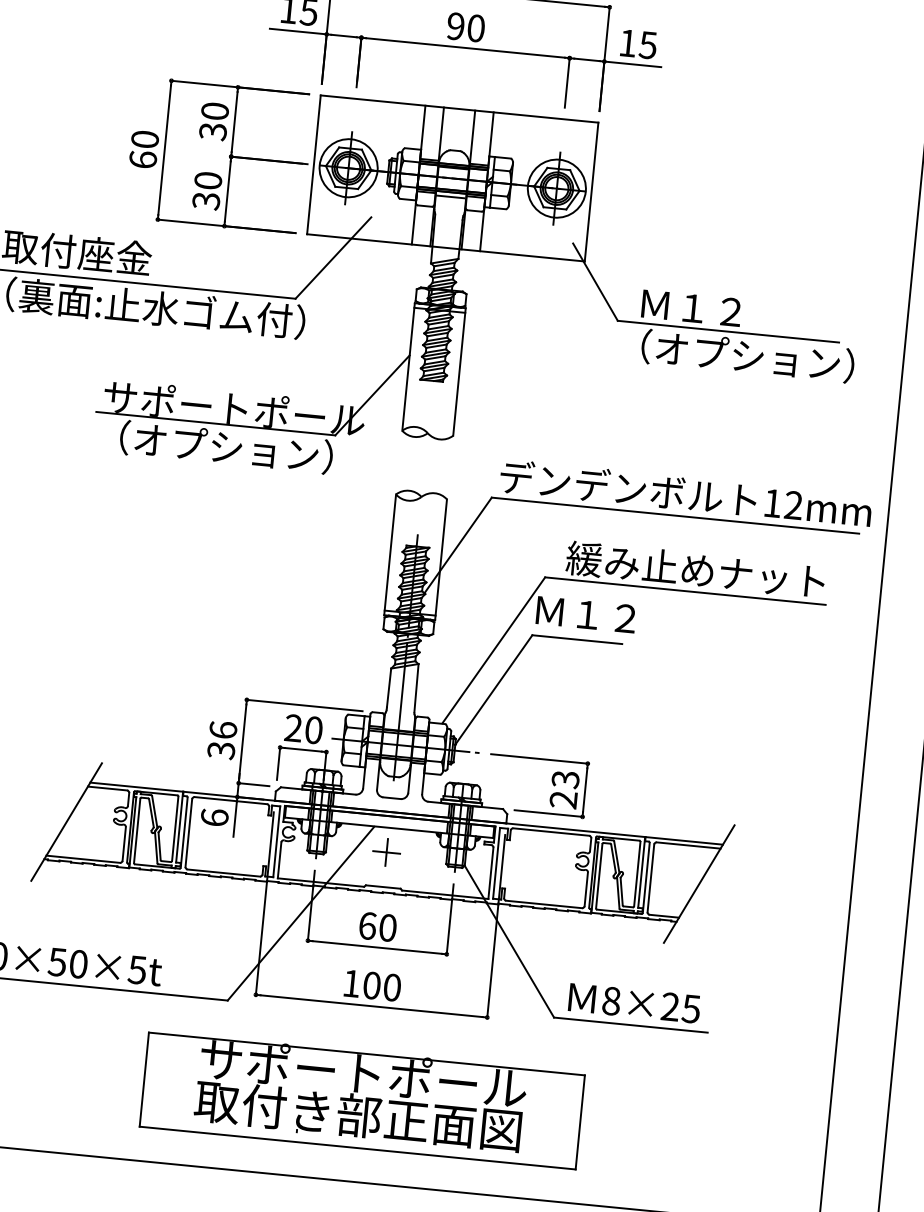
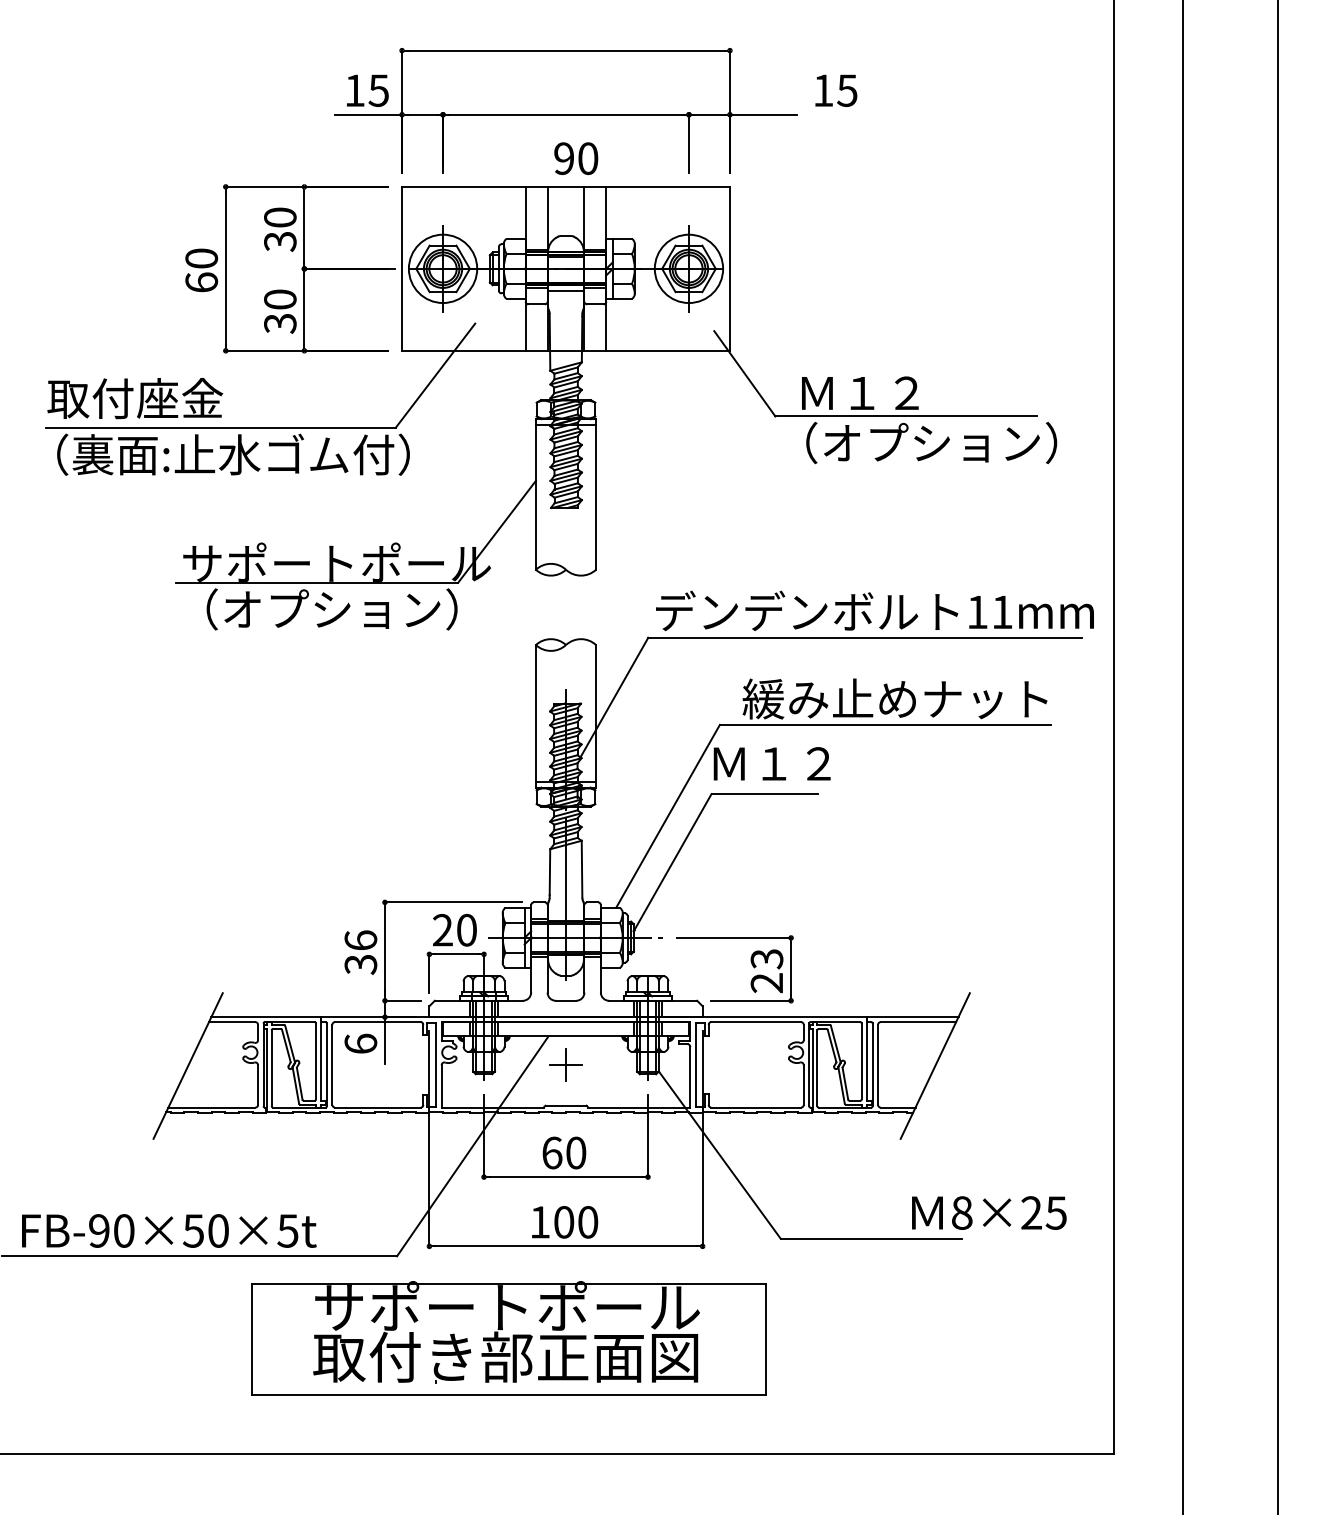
text: (466, 27) -> (576, 158), moved
text: (639, 44) -> (836, 90), moved
text: (793, 504) -> (1002, 611), 12mm -> 11mm
text: (634, 1003) -> (989, 1212), moved
part: (361, 1100) -> (508, 1338), moved

